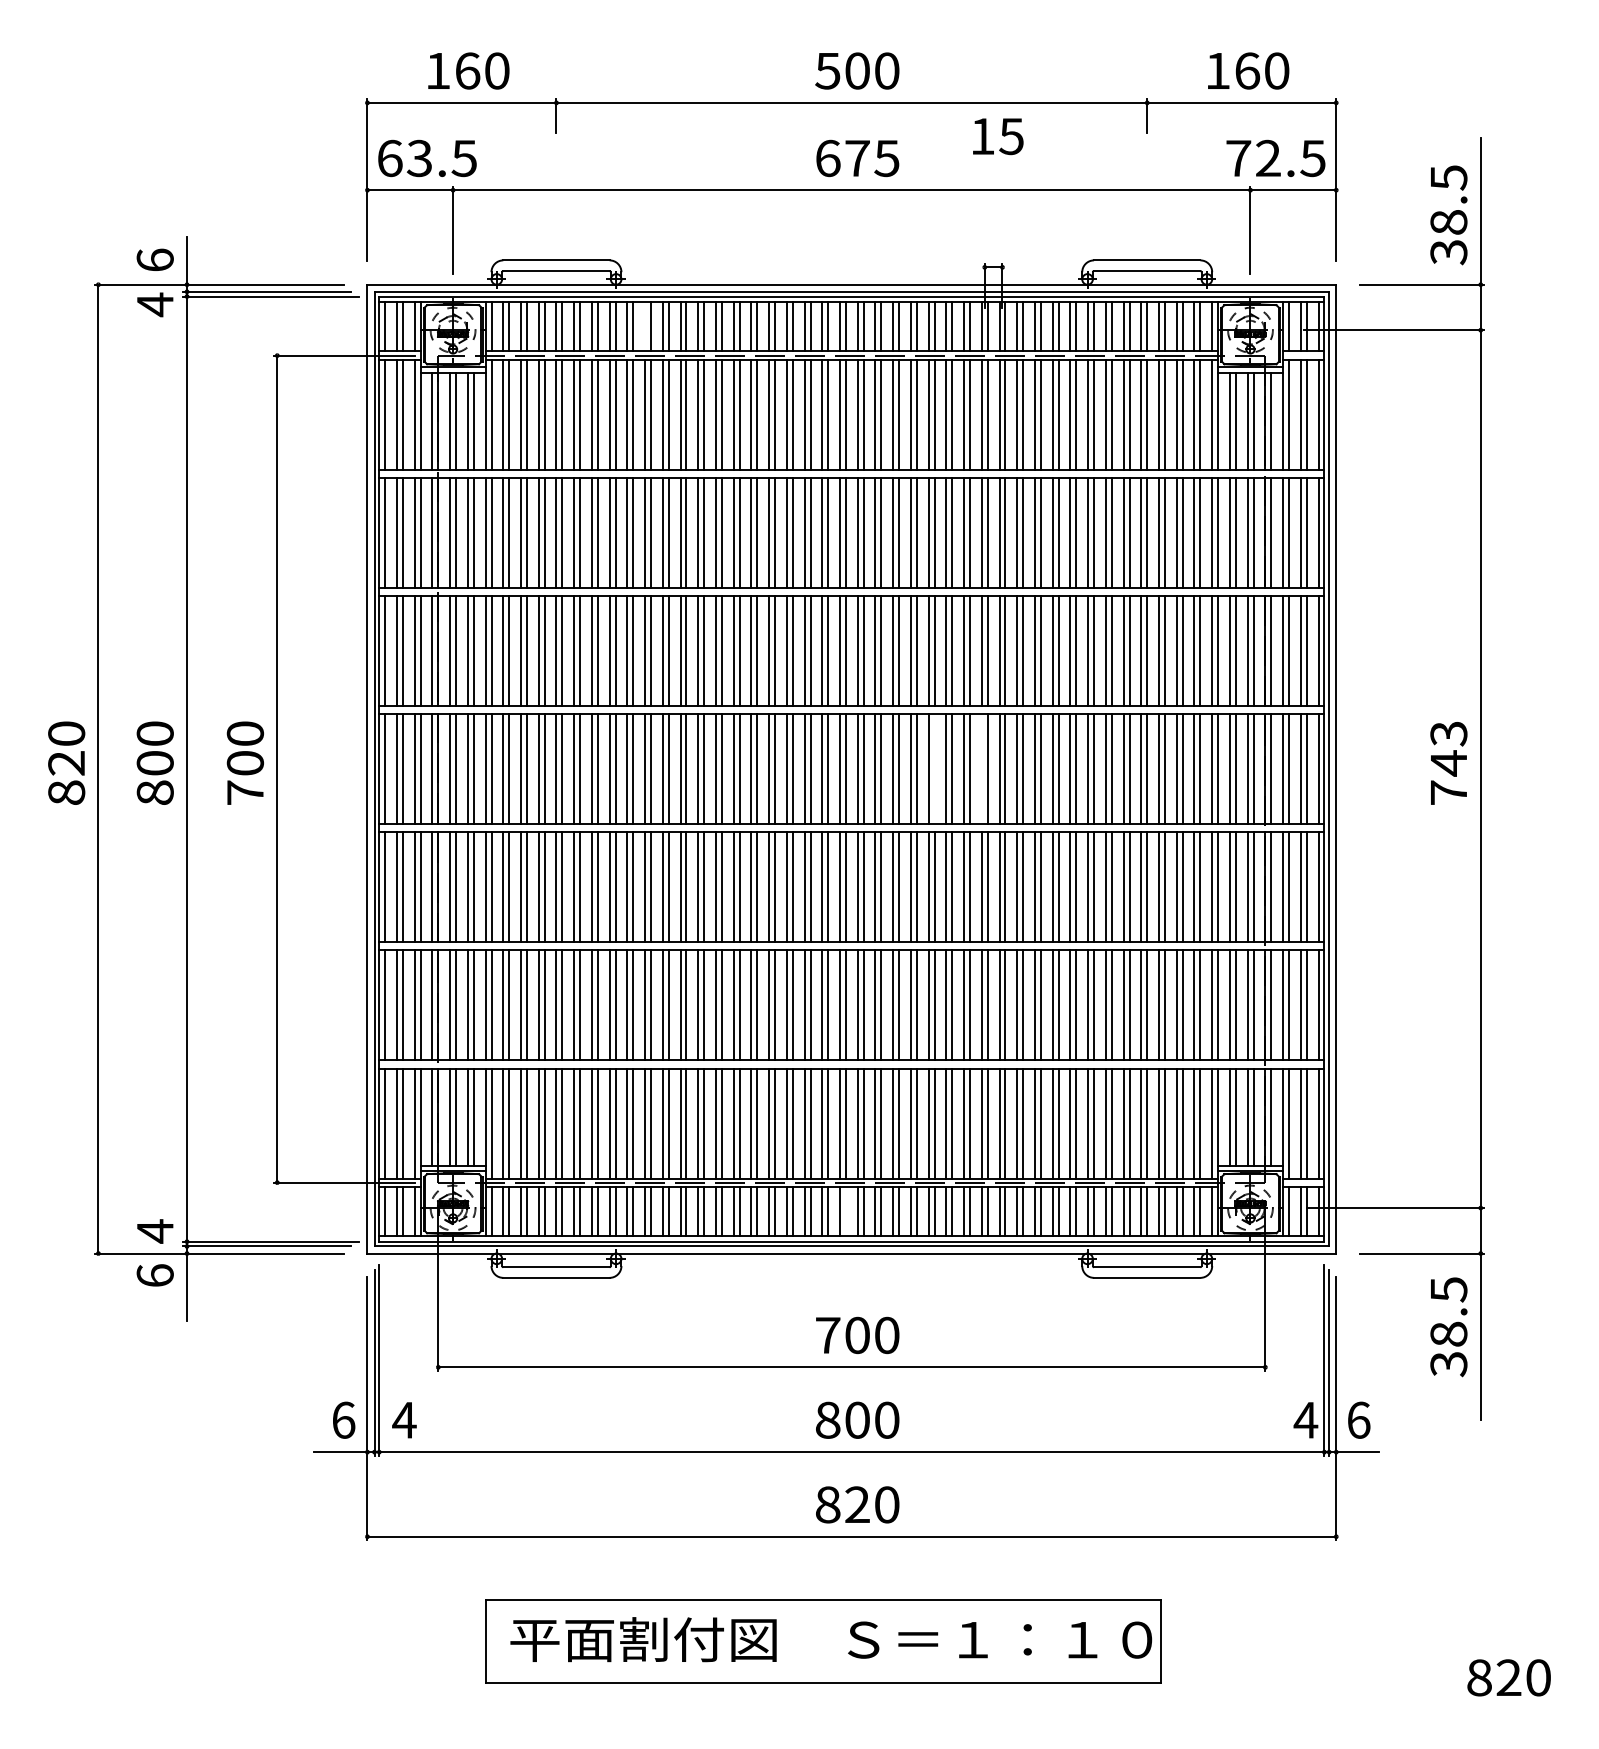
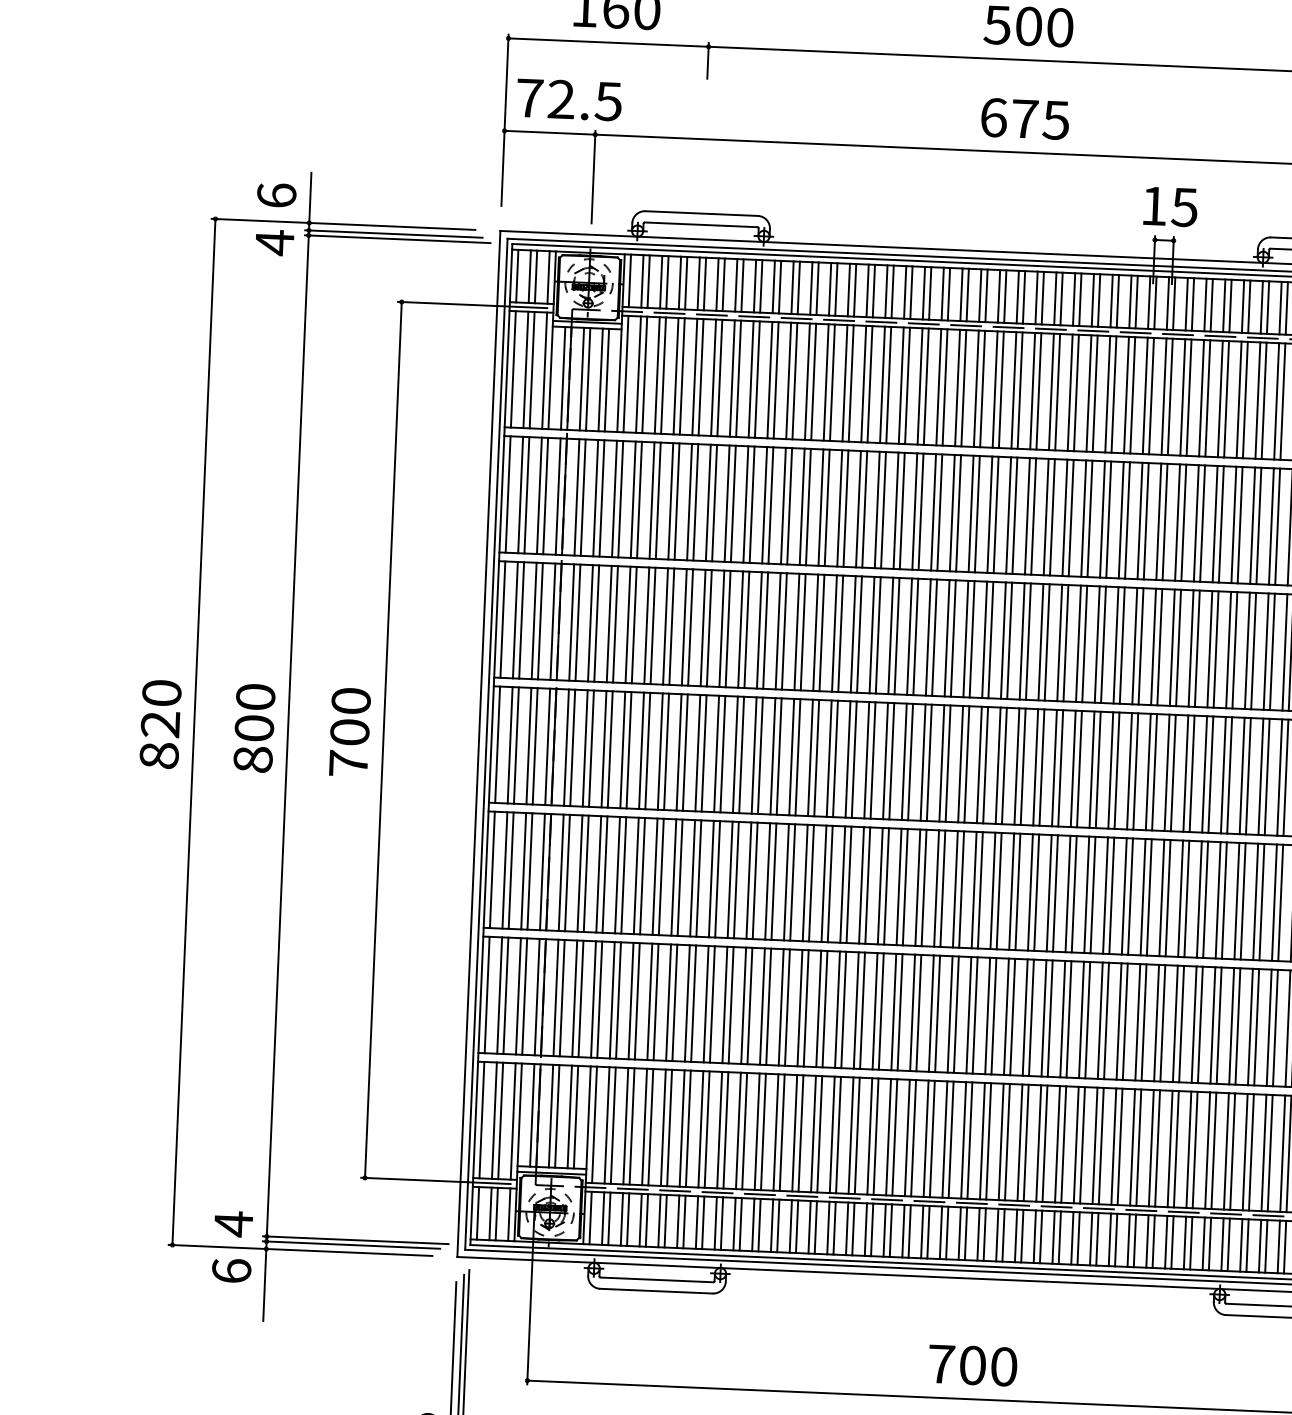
text: (998, 136) -> (1170, 206), moved
text: (404, 158) -> (545, 98), 63.5 -> 72.5
line: (645, 326) -> (793, 287), added
line: (934, 769) -> (1079, 769), added
line: (981, 769) -> (1129, 771), added
line: (845, 1211) -> (965, 1233), added

